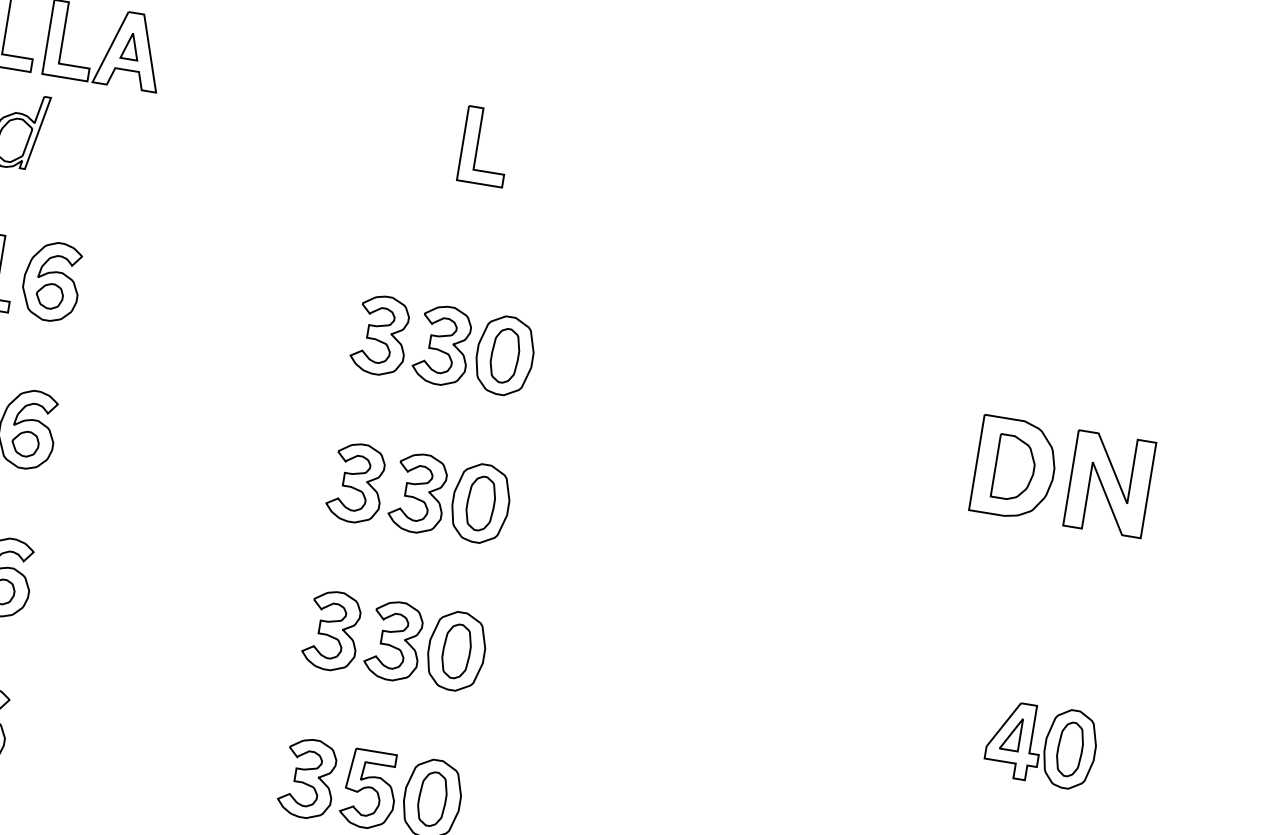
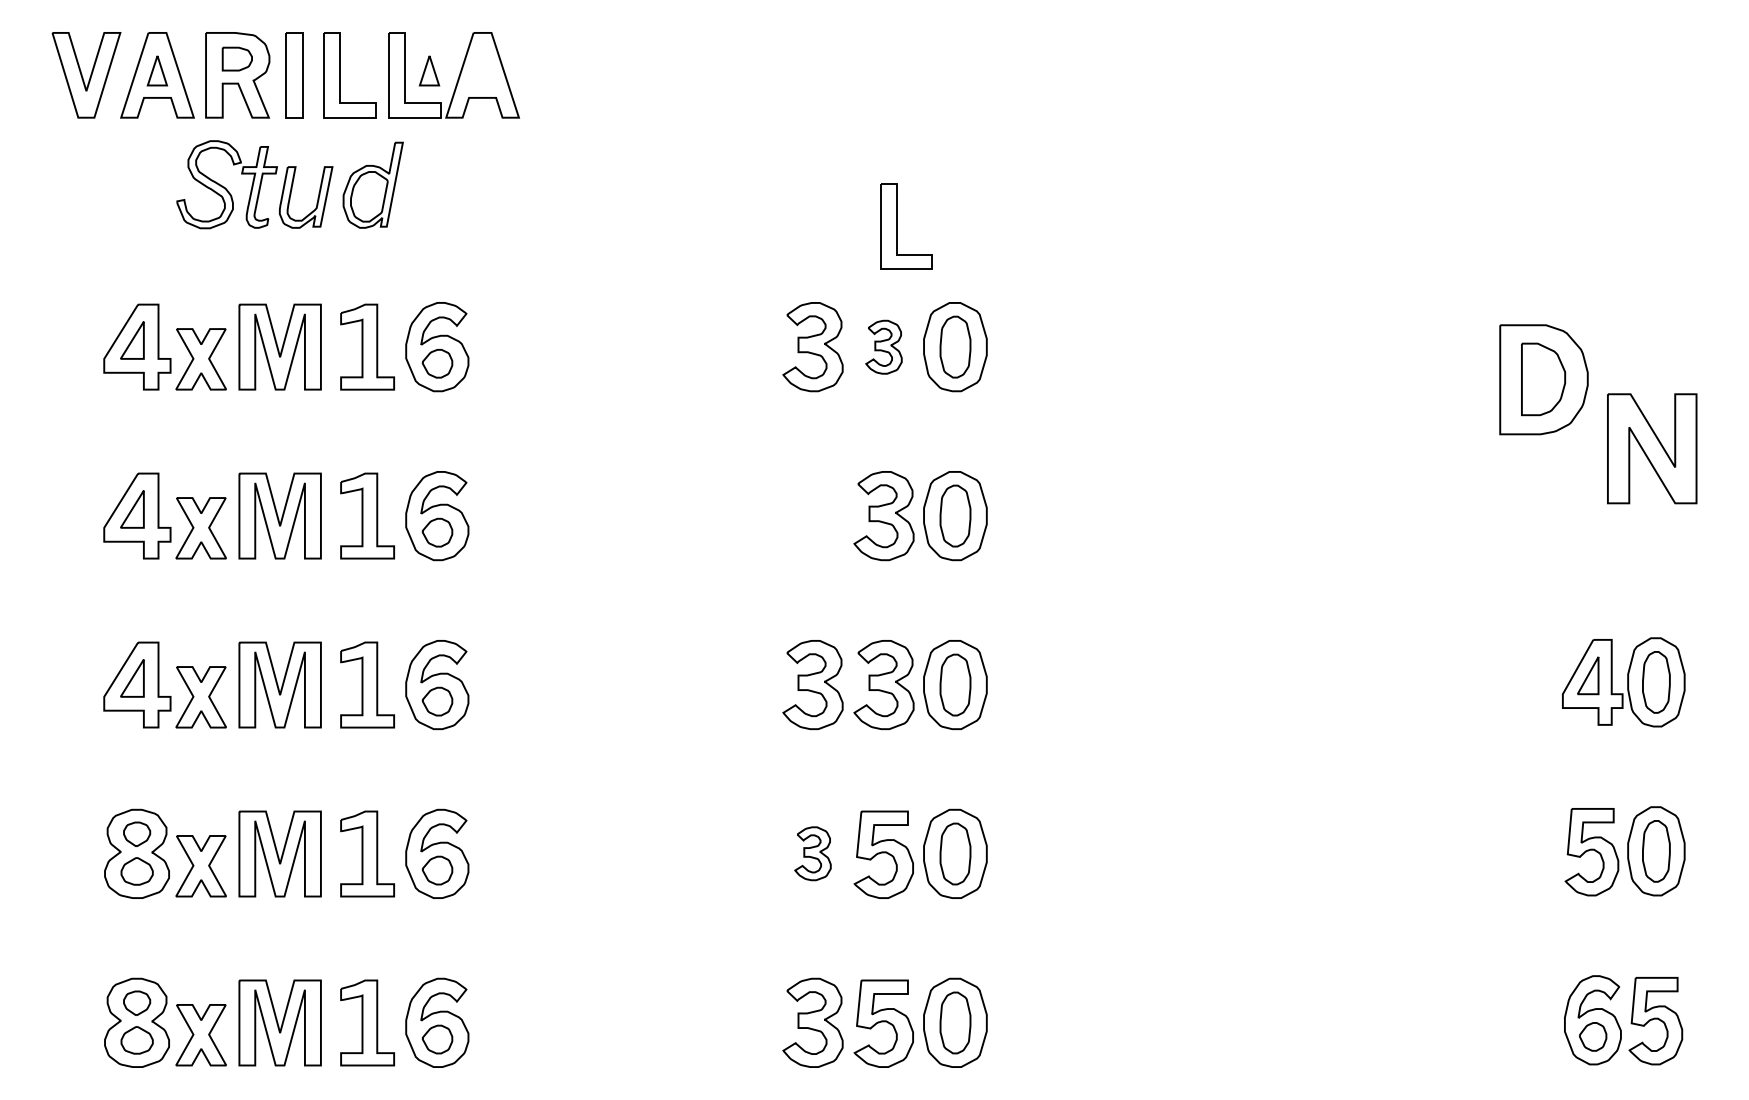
part: (130, 46) -> (429, 70), moved
part: (477, 145) -> (897, 226), moved
part: (442, 345) -> (883, 347), size x0.6
part: (355, 483) -> (812, 516), removed
part: (1110, 483) -> (1652, 448), moved
part: (307, 778) -> (812, 853), size x0.6

